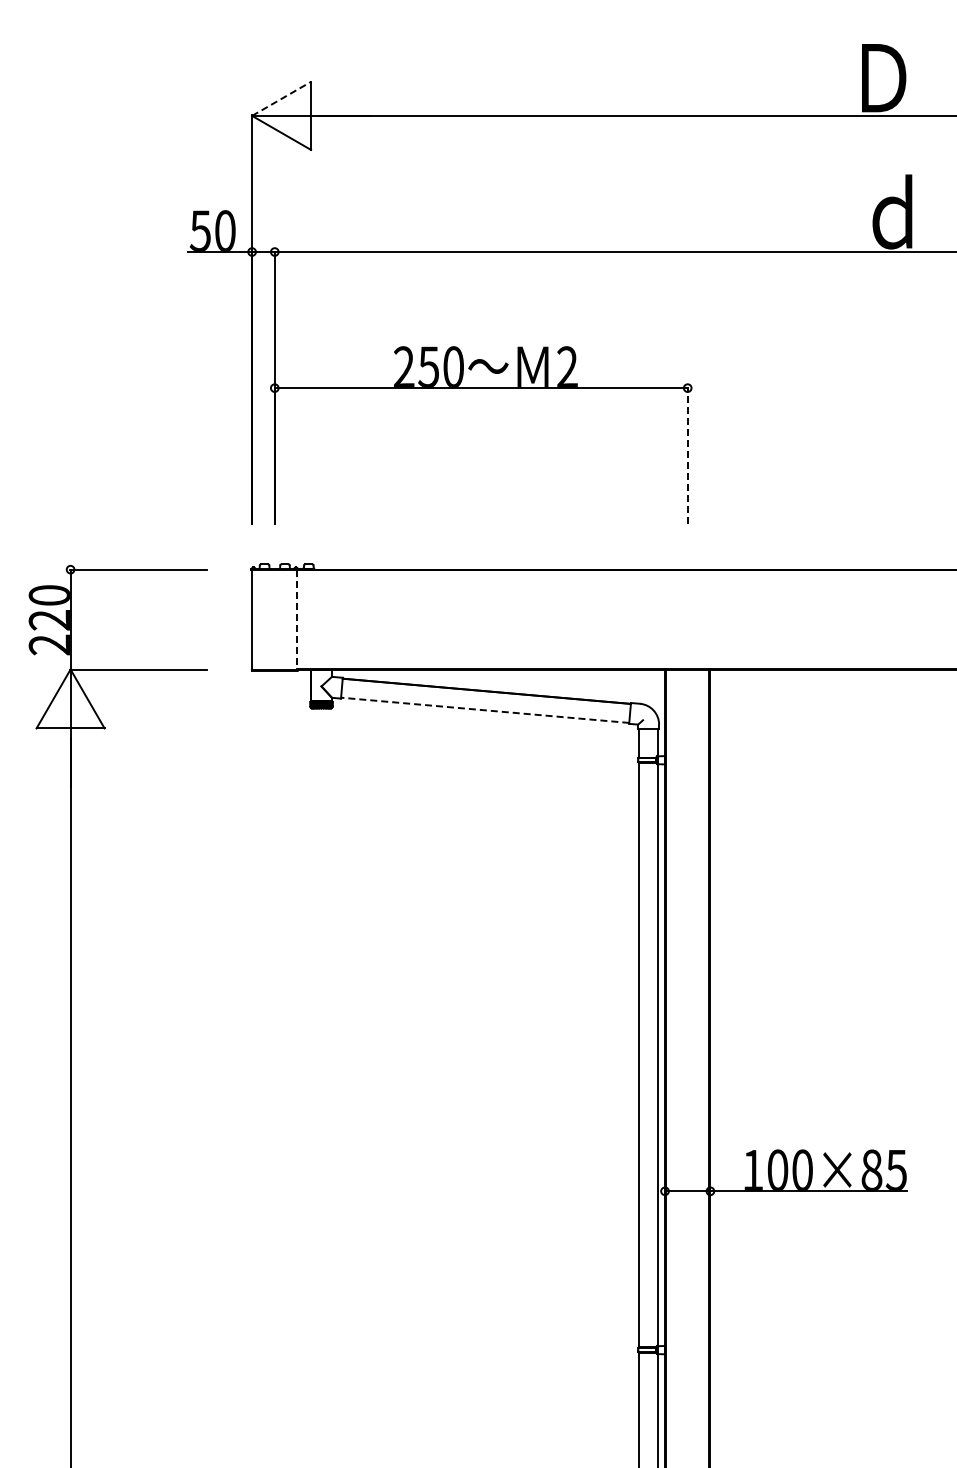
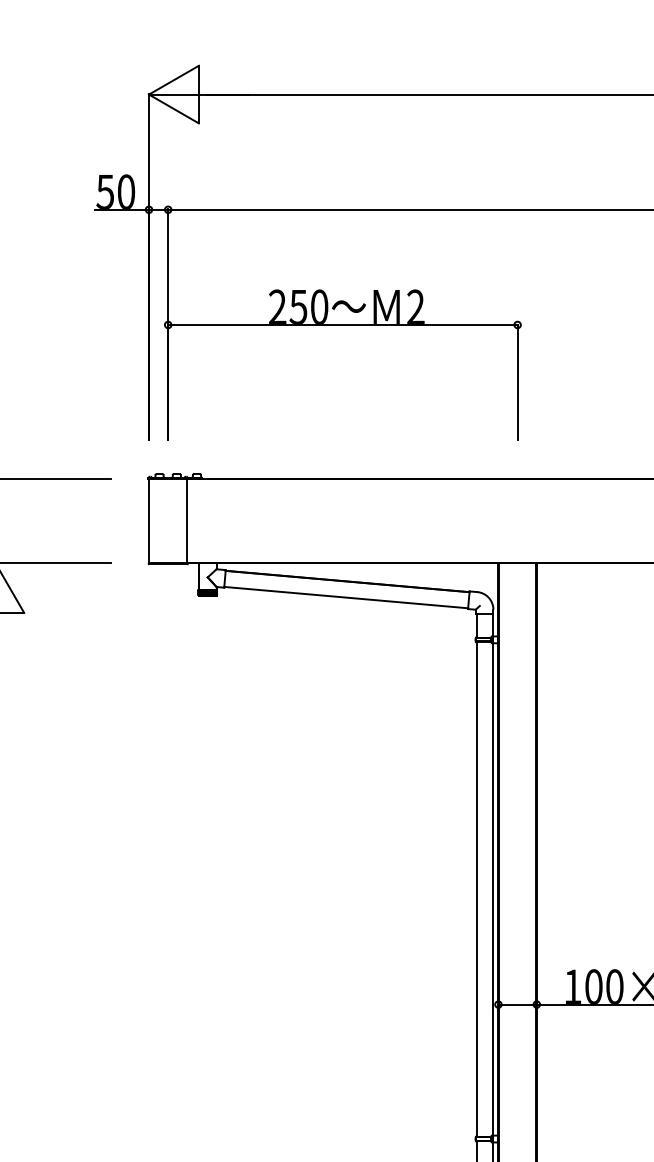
line: (282, 98) -> (174, 79), dashed -> solid
line: (687, 455) -> (517, 381), dashed -> solid
line: (297, 620) -> (187, 521), dashed -> solid
line: (485, 710) -> (346, 597), dashed -> solid

